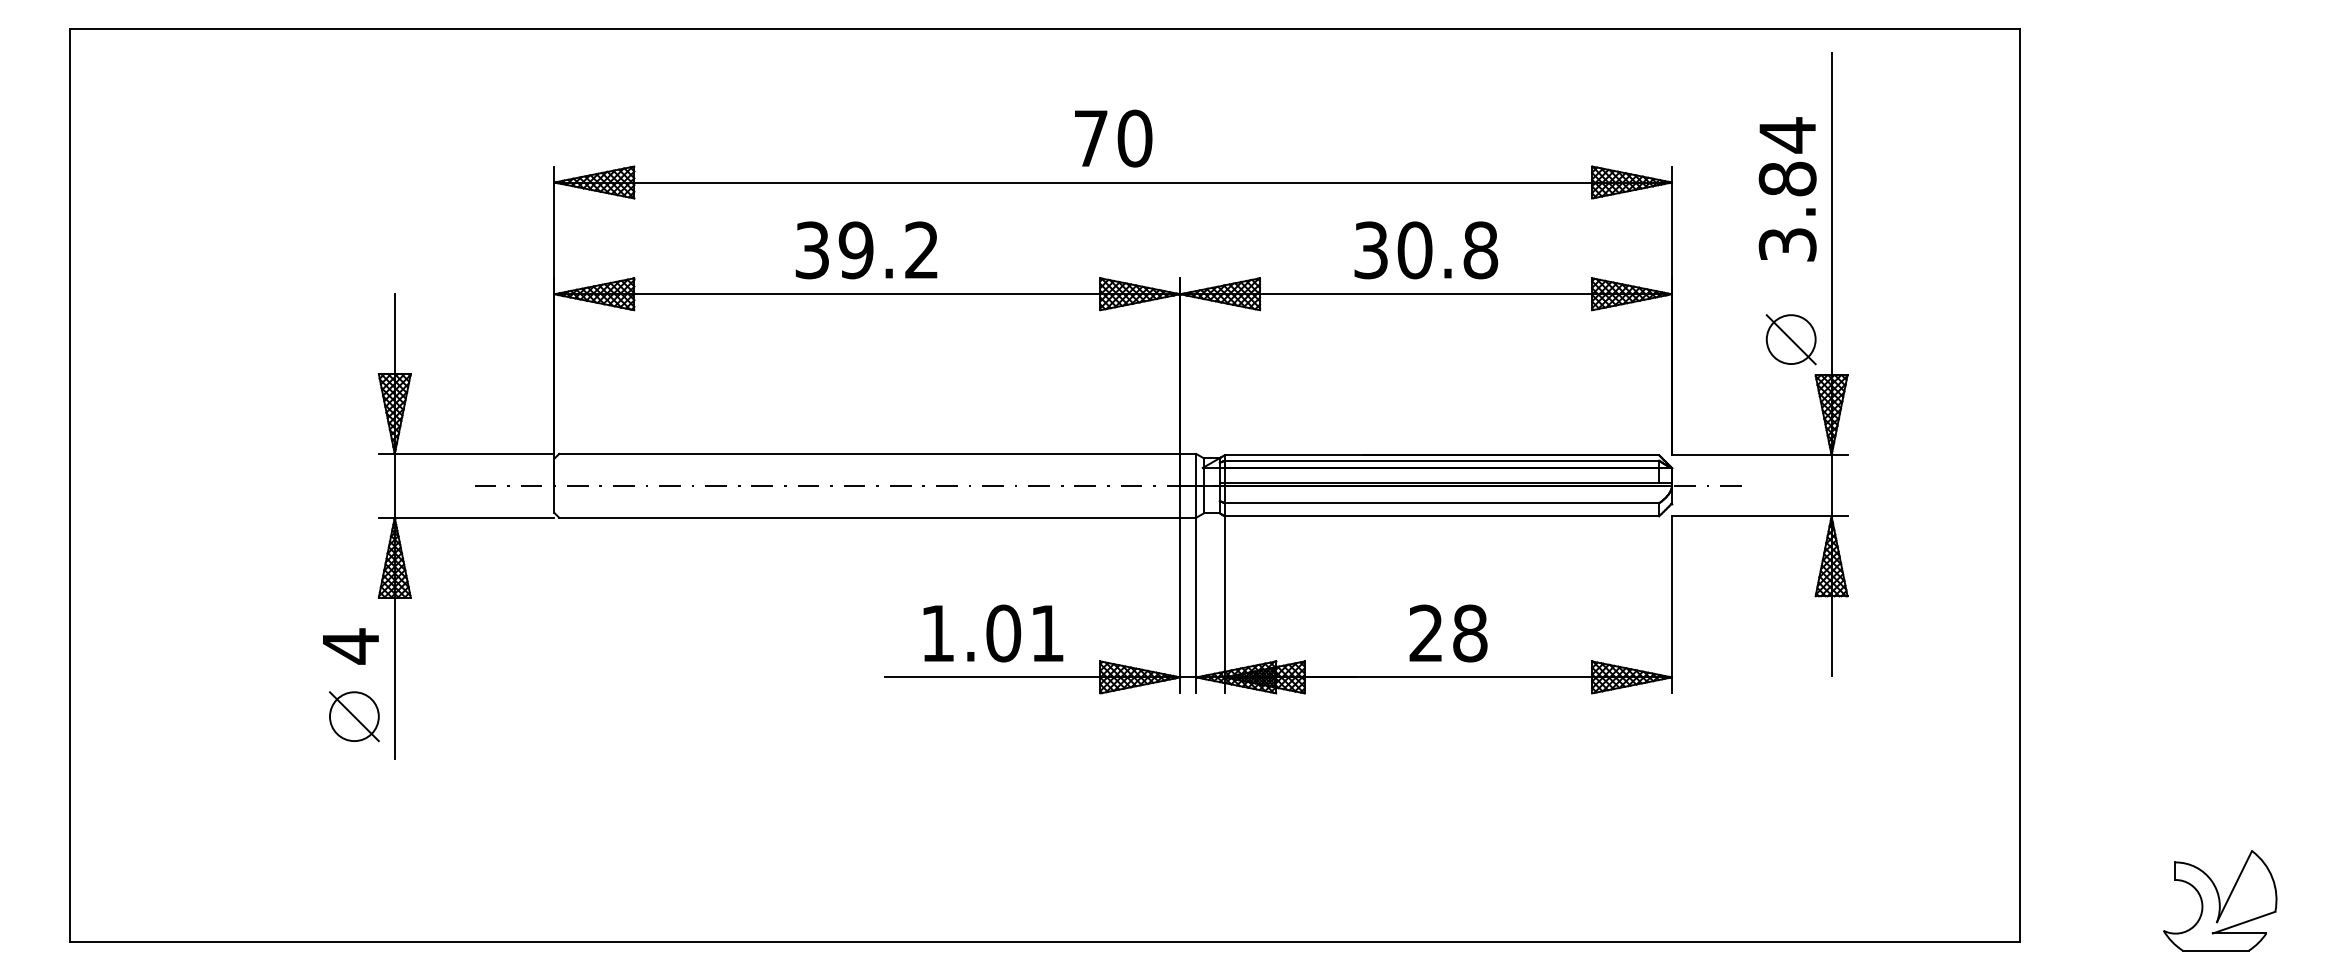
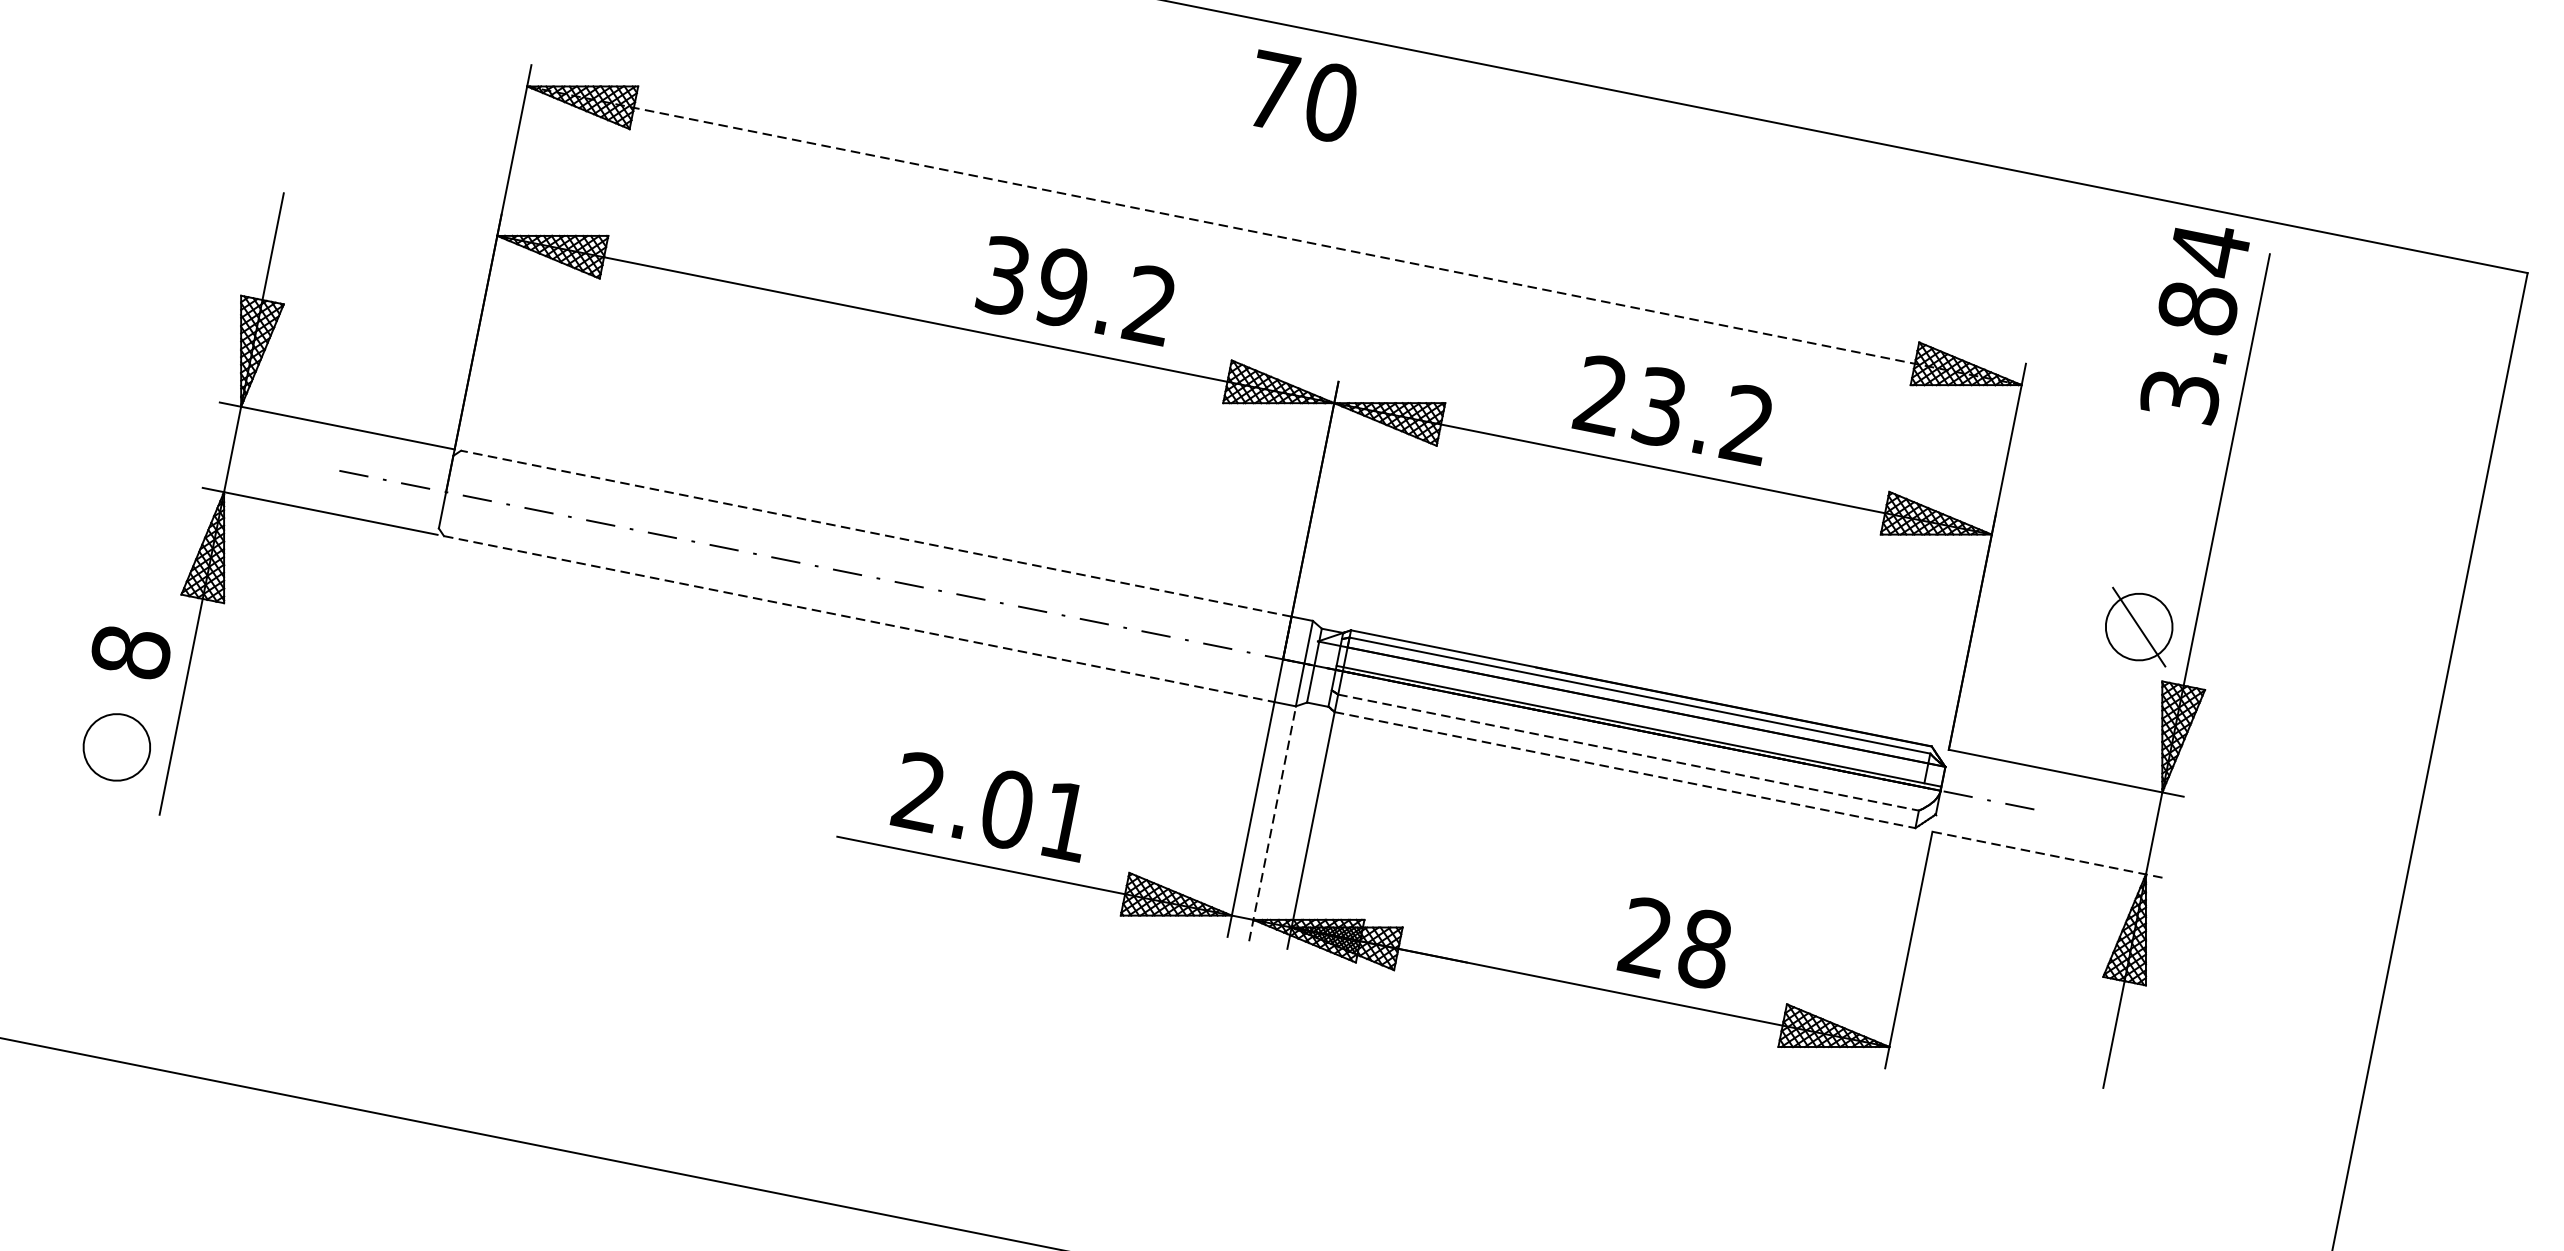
text: (1113, 138) -> (1302, 96), moved
line: (1113, 182) -> (1274, 235), solid -> dashed
text: (1787, 189) -> (2194, 322), moved
text: (866, 250) -> (1076, 290), moved
text: (1426, 250) -> (1675, 410), 30.8 -> 23.2
line: (869, 453) -> (876, 533), solid -> dashed
line: (1442, 503) -> (1629, 753), solid -> dashed
line: (1442, 516) -> (1625, 770), solid -> dashed
line: (1759, 516) -> (2049, 855), solid -> dashed
line: (869, 517) -> (859, 618), solid -> dashed
line: (1196, 605) -> (1272, 823), solid -> dashed
text: (937, 632) -> (919, 790), 1.01 -> 2.01
text: (1448, 633) -> (1675, 943), moved
text: (350, 646) -> (130, 652), 4 -> 8
line: (353, 716) -> (115, 746), removed

